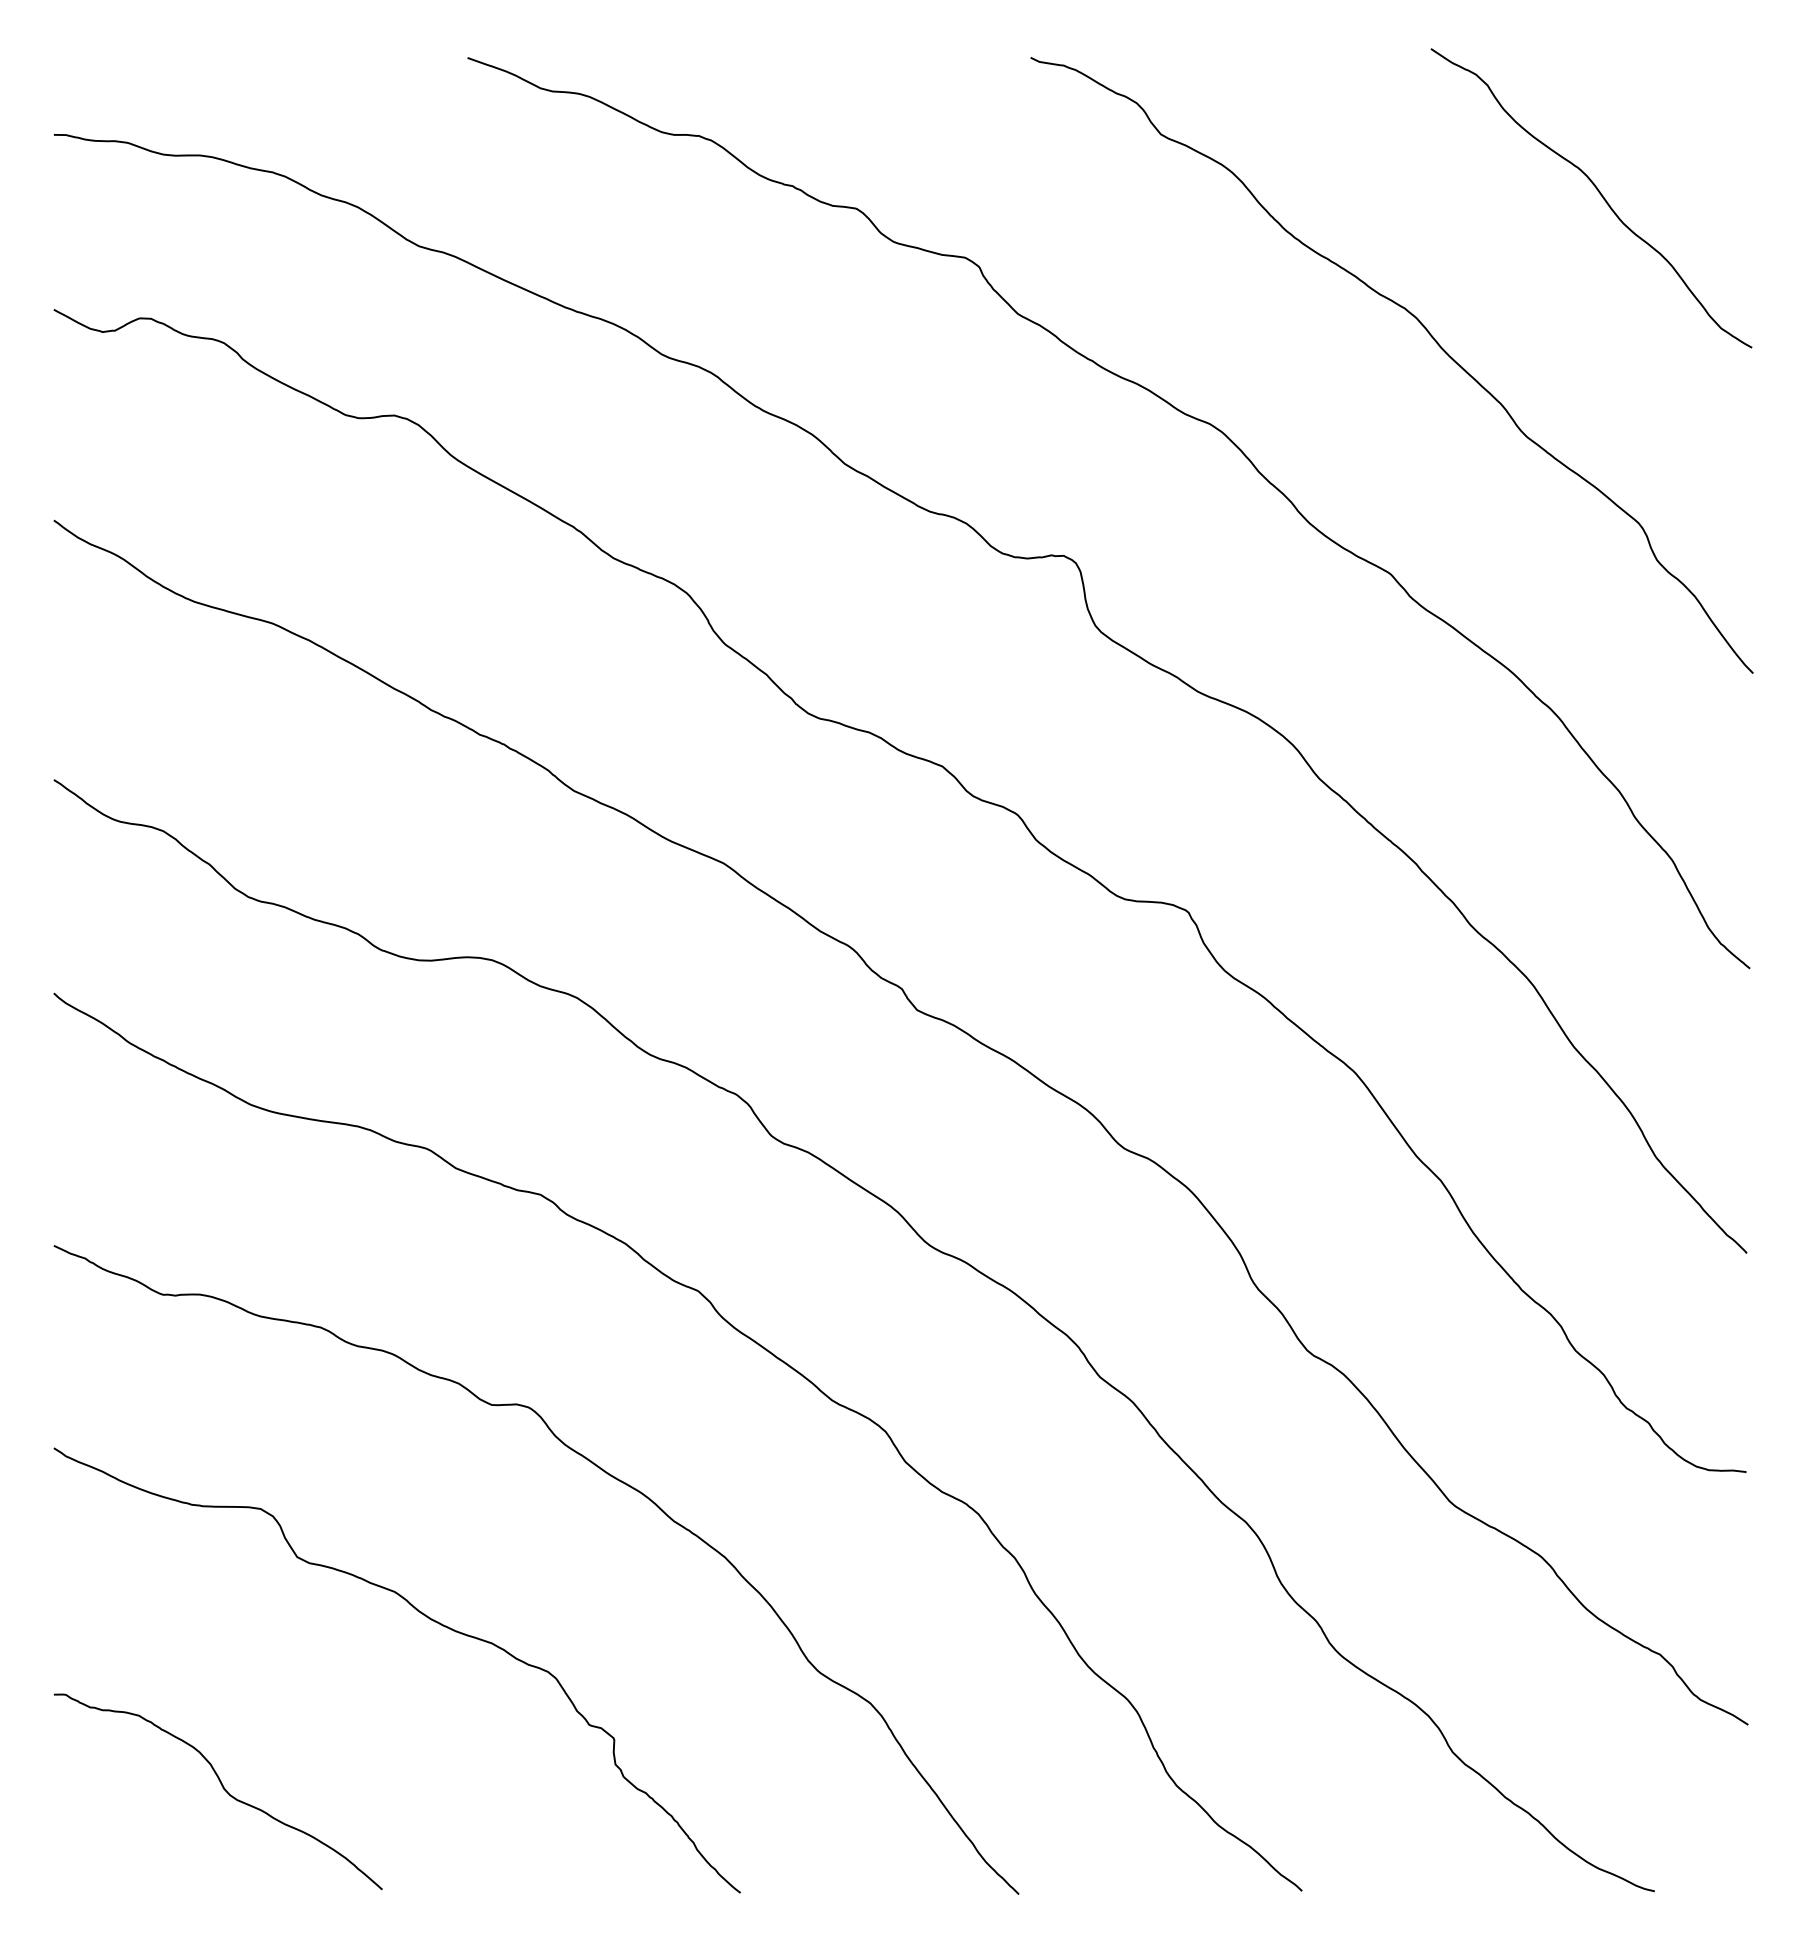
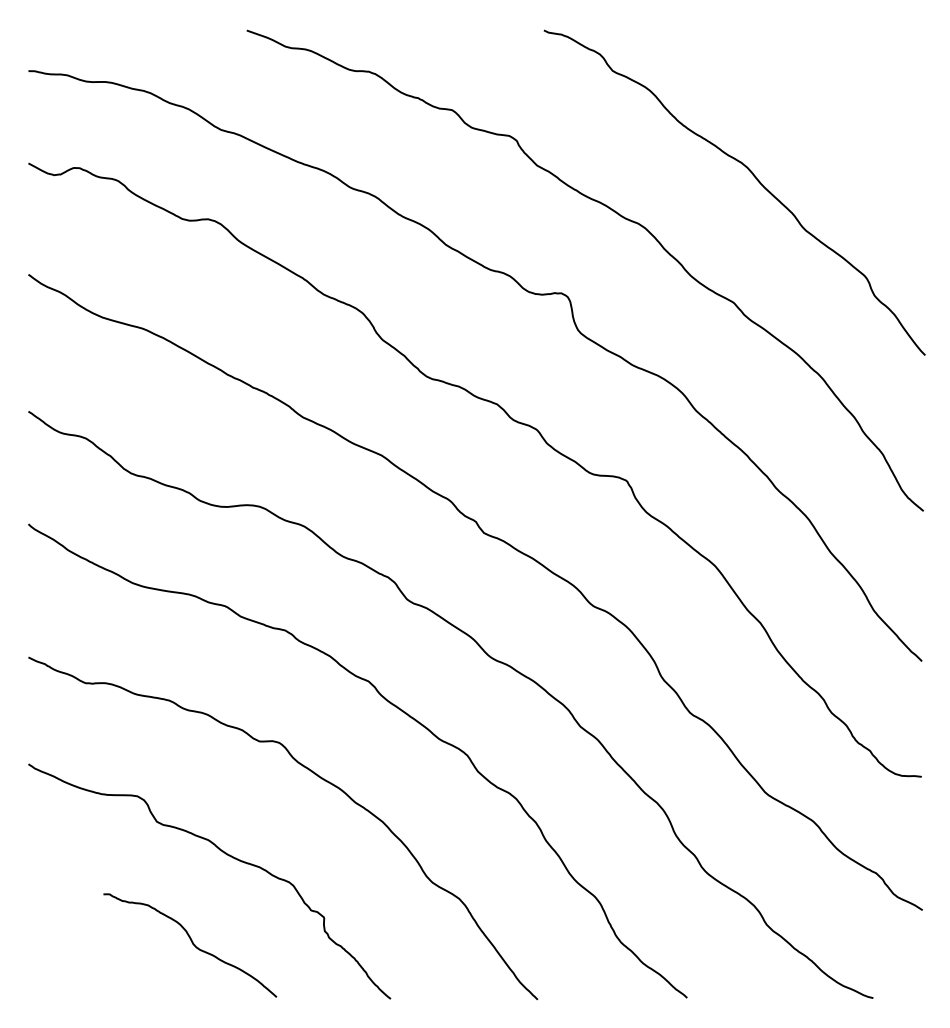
curve: (1598, 194) -> (843, 102), removed
curve: (222, 1789) -> (192, 944), moved

